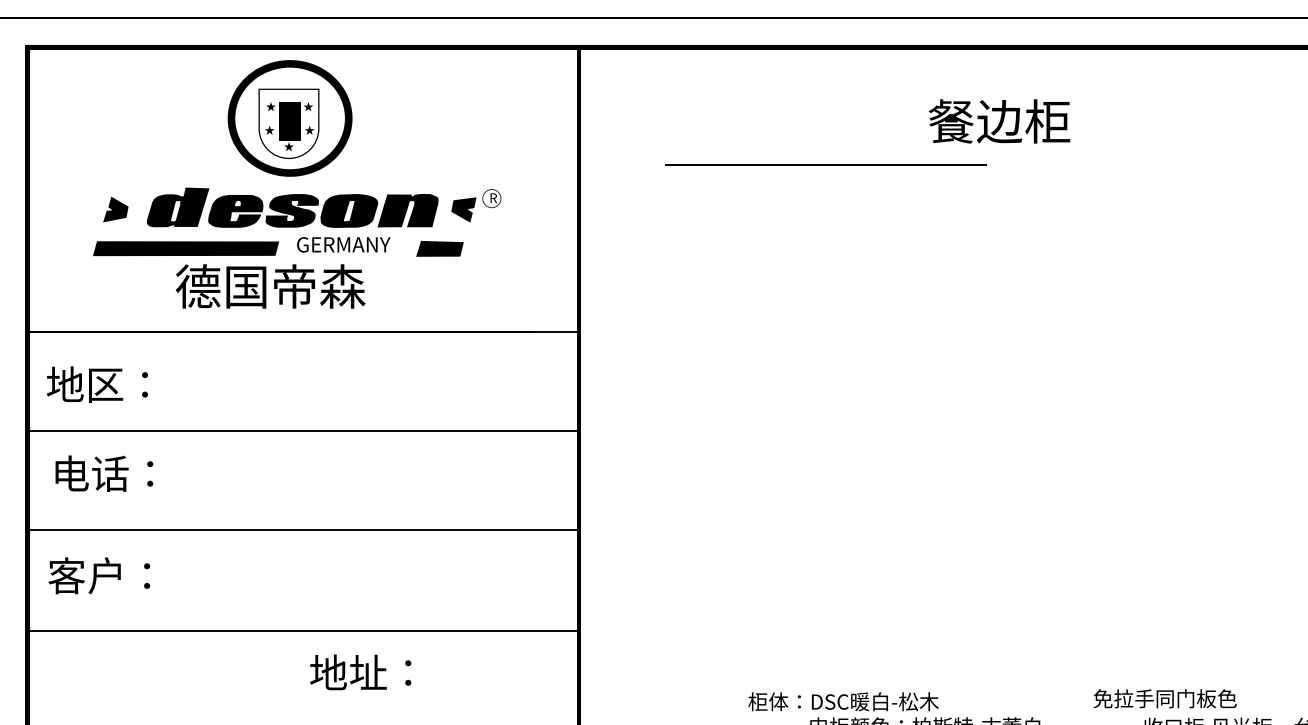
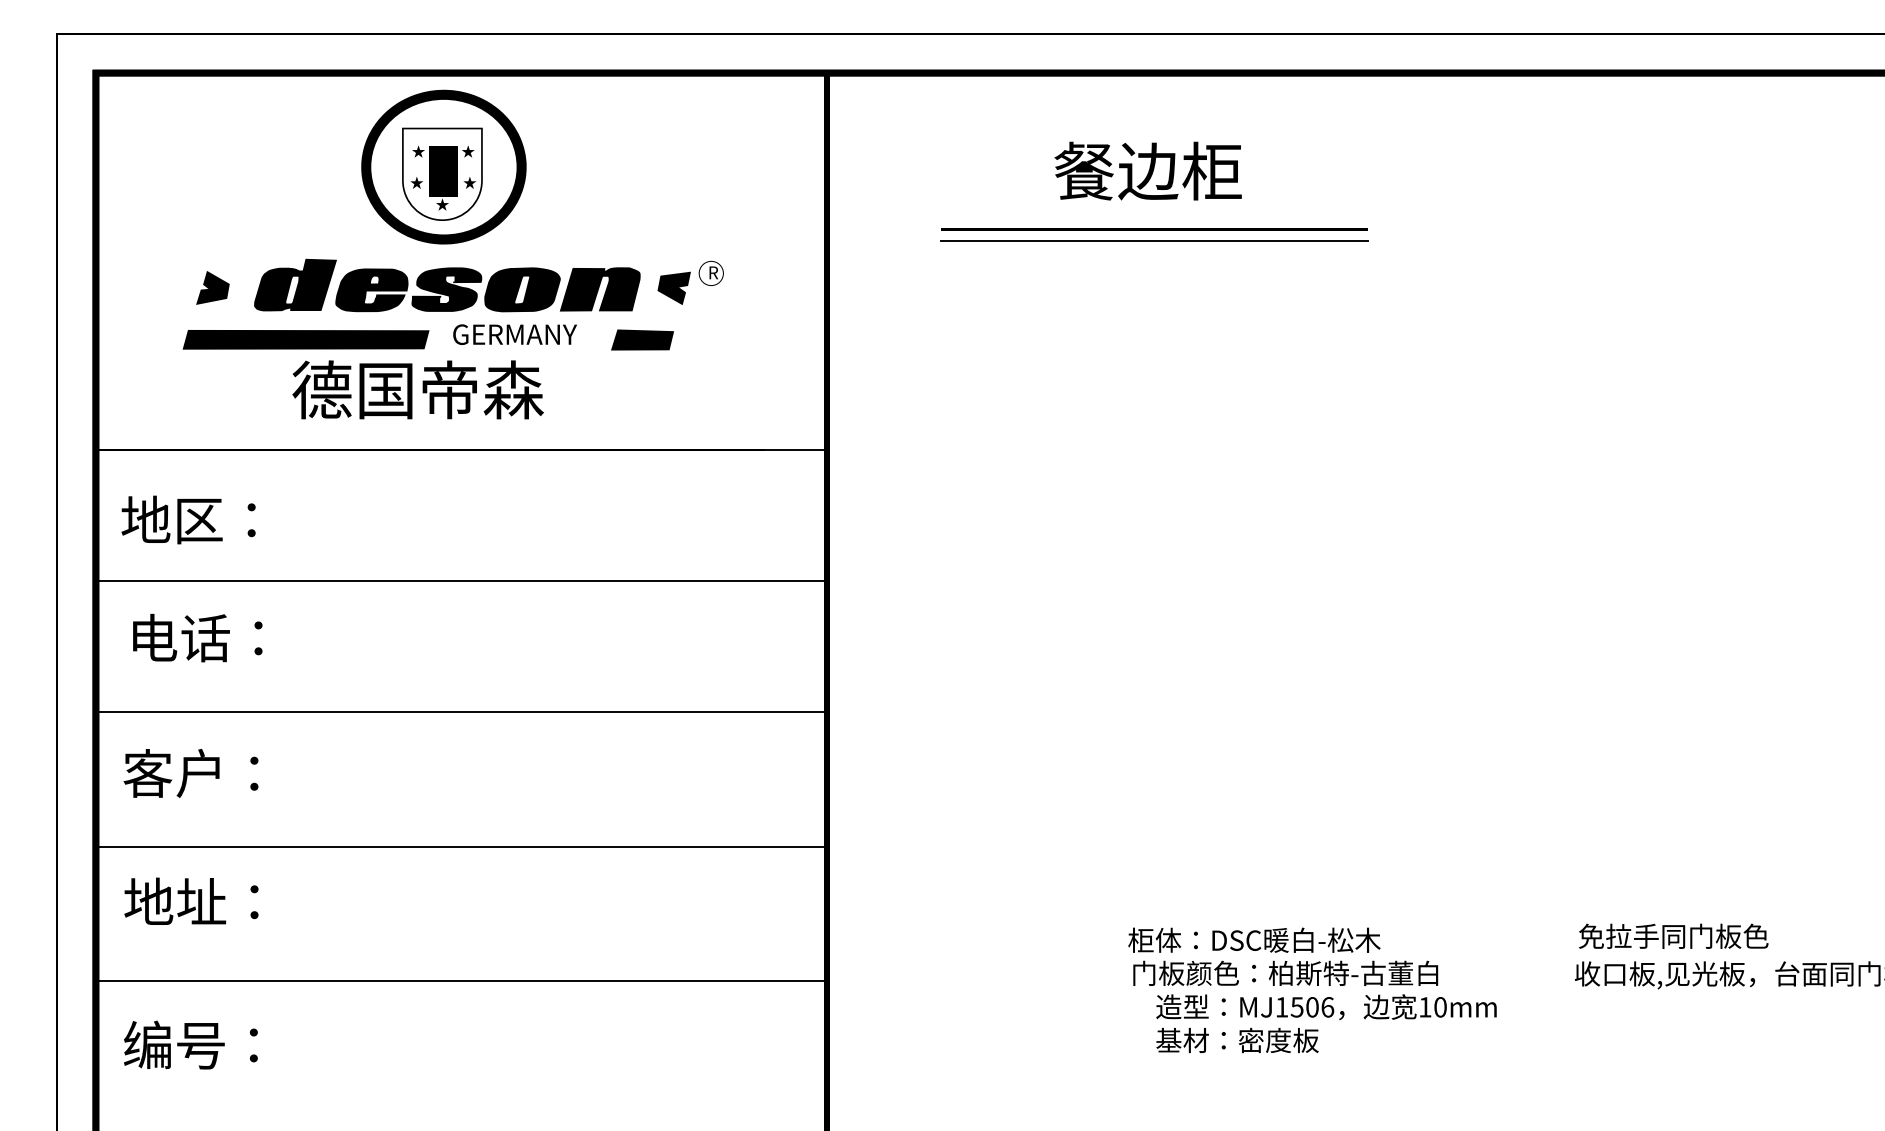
text: (999, 120) -> (1147, 170), moved
line: (825, 174) -> (1153, 241), added
text: (360, 671) -> (191, 900), moved
text: (1165, 698) -> (1673, 935), moved
text: (843, 701) -> (1254, 939), moved

